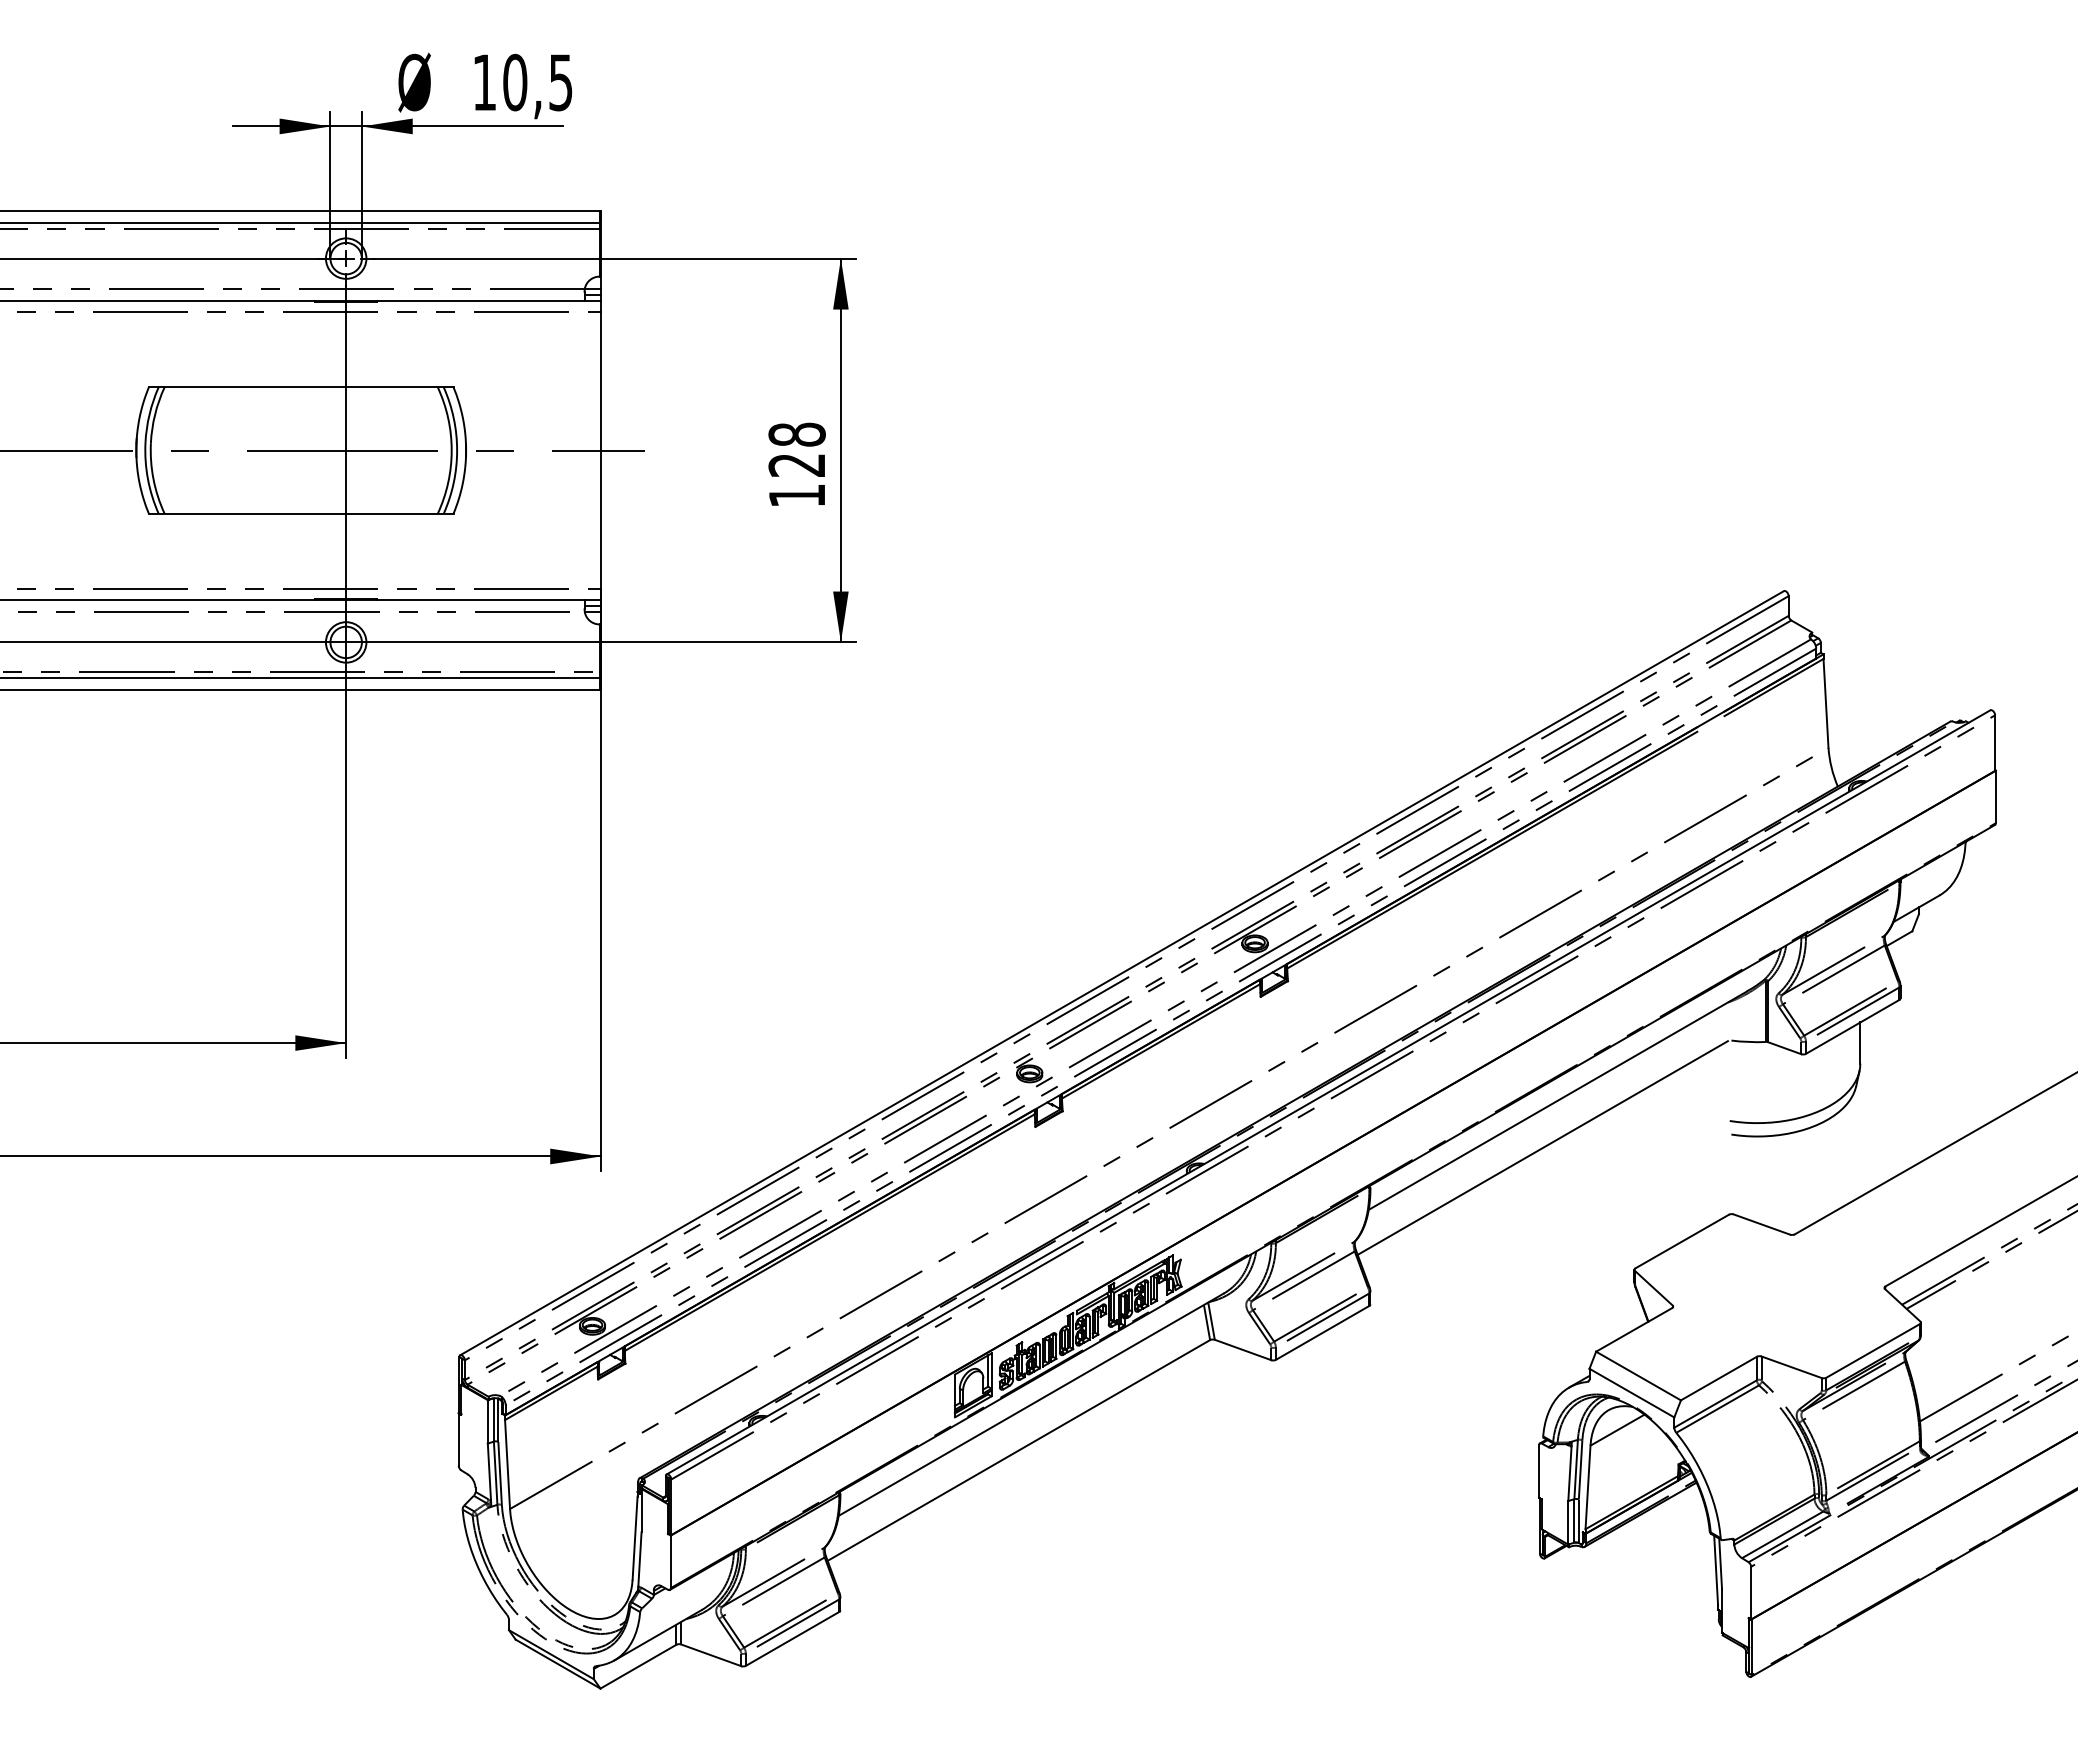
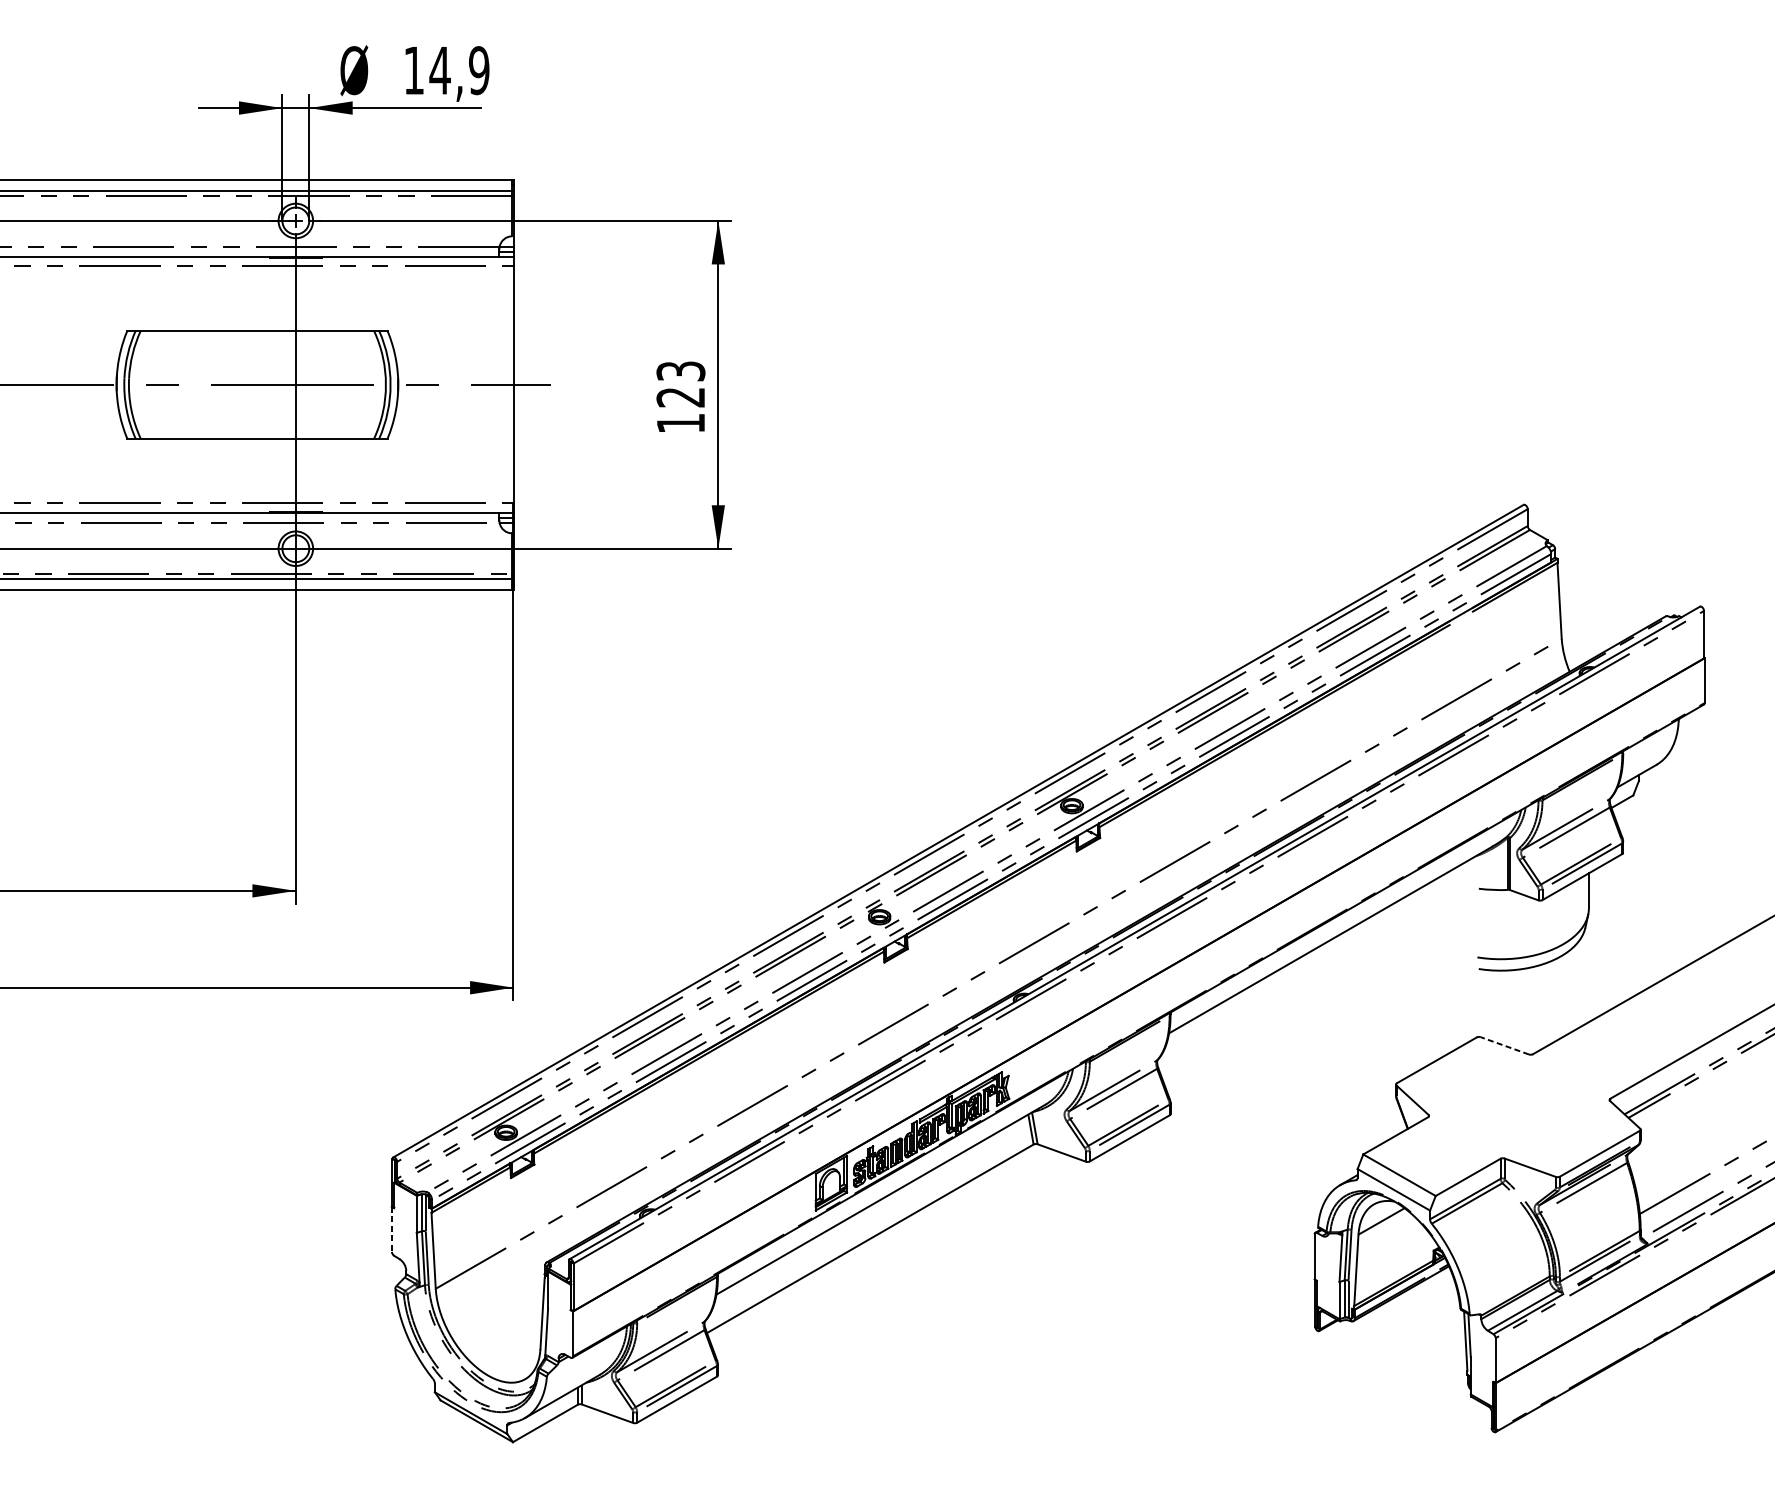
text: (537, 82) -> (459, 70), 10,5 -> 14,9
text: (796, 434) -> (680, 371), 128 -> 123
line: (1542, 1147) -> (1317, 980), removed
line: (1761, 1224) -> (1504, 1045), solid -> dashed
line: (458, 1439) -> (391, 1229), solid -> dashed

